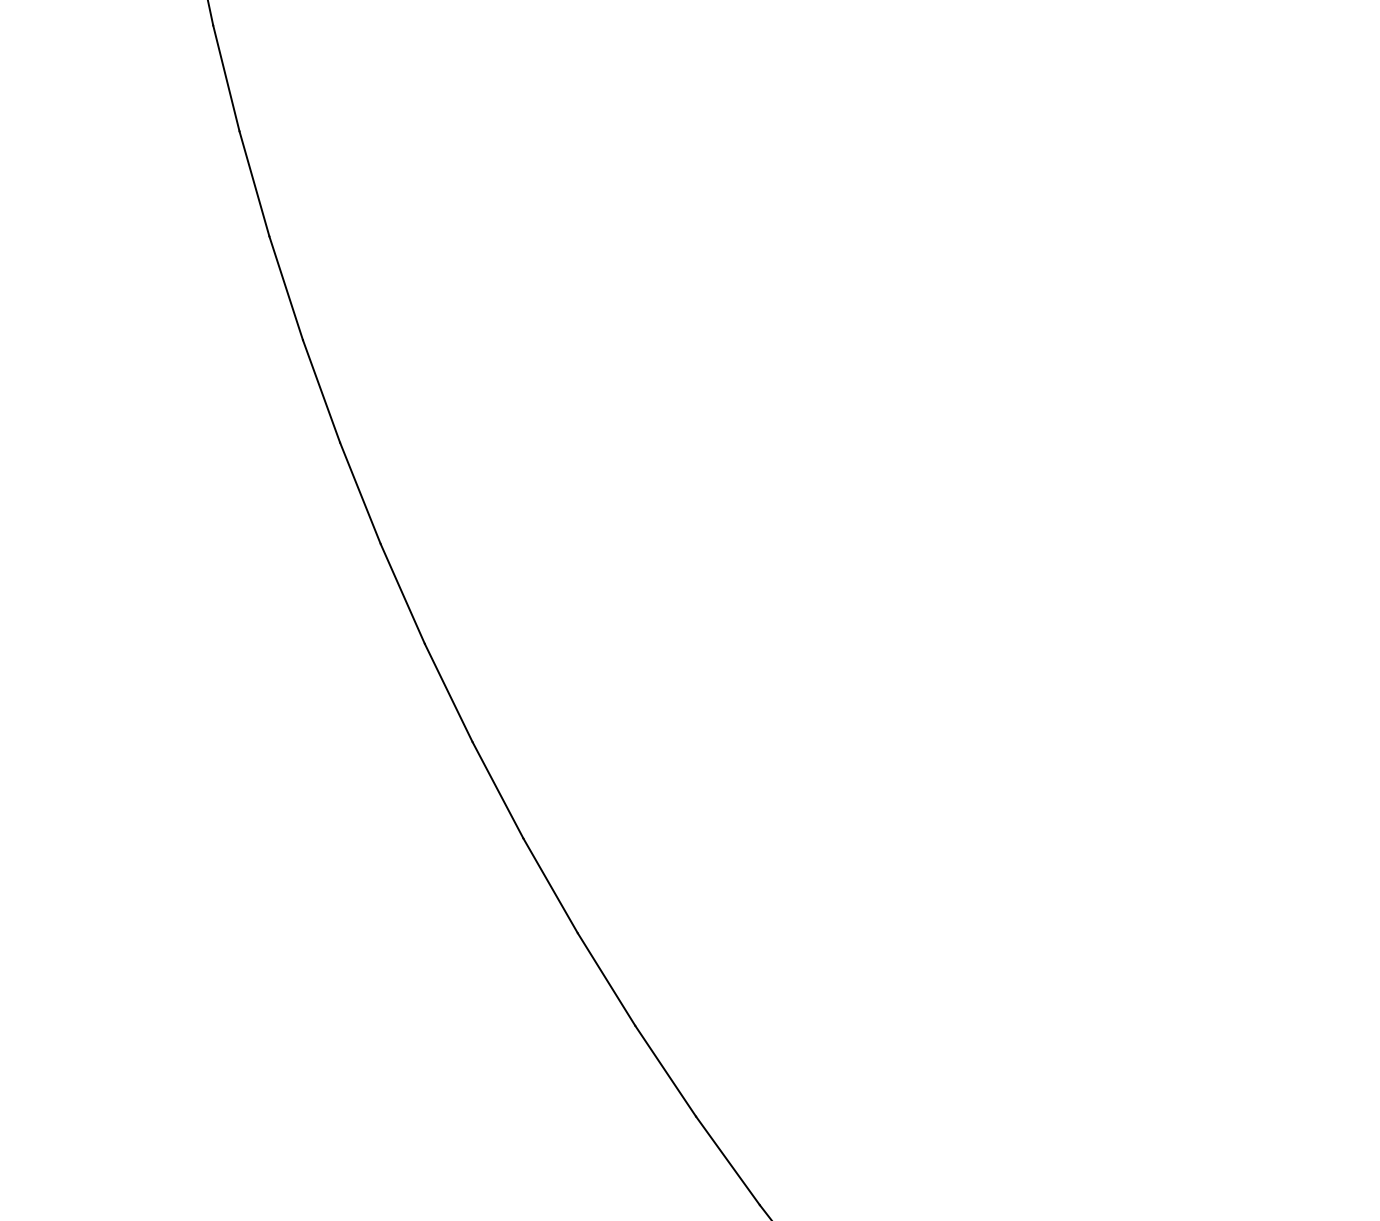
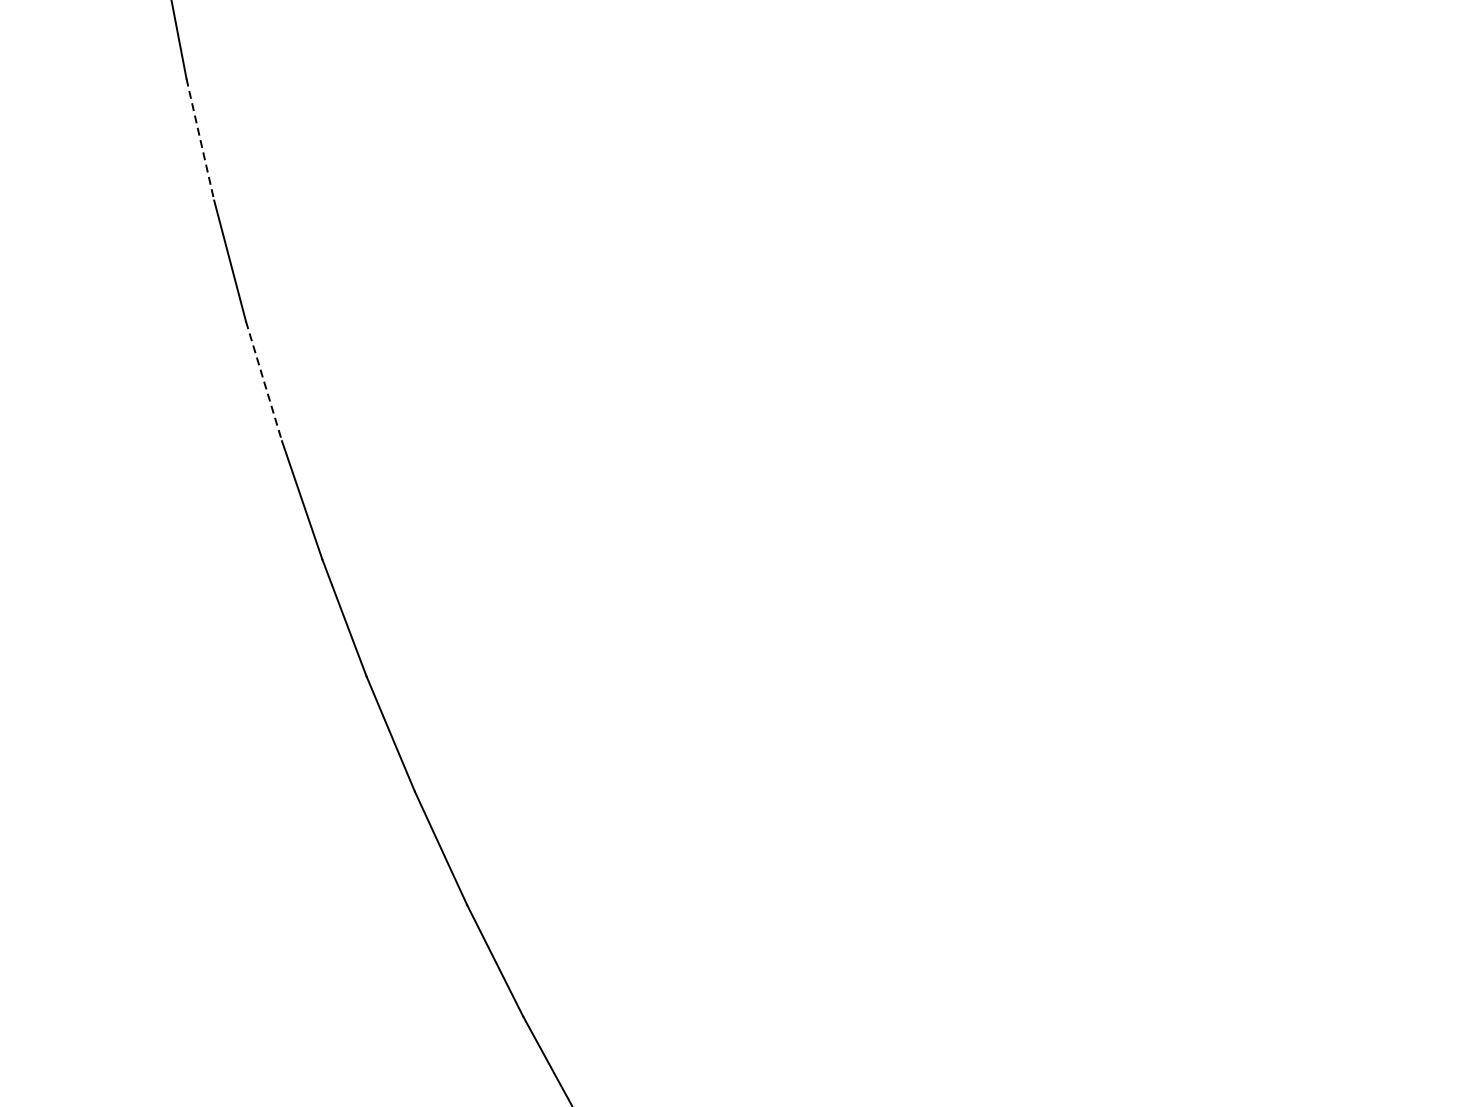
line: (321, 391) -> (200, 139), solid -> dashed
line: (402, 593) -> (263, 380), solid -> dashed

